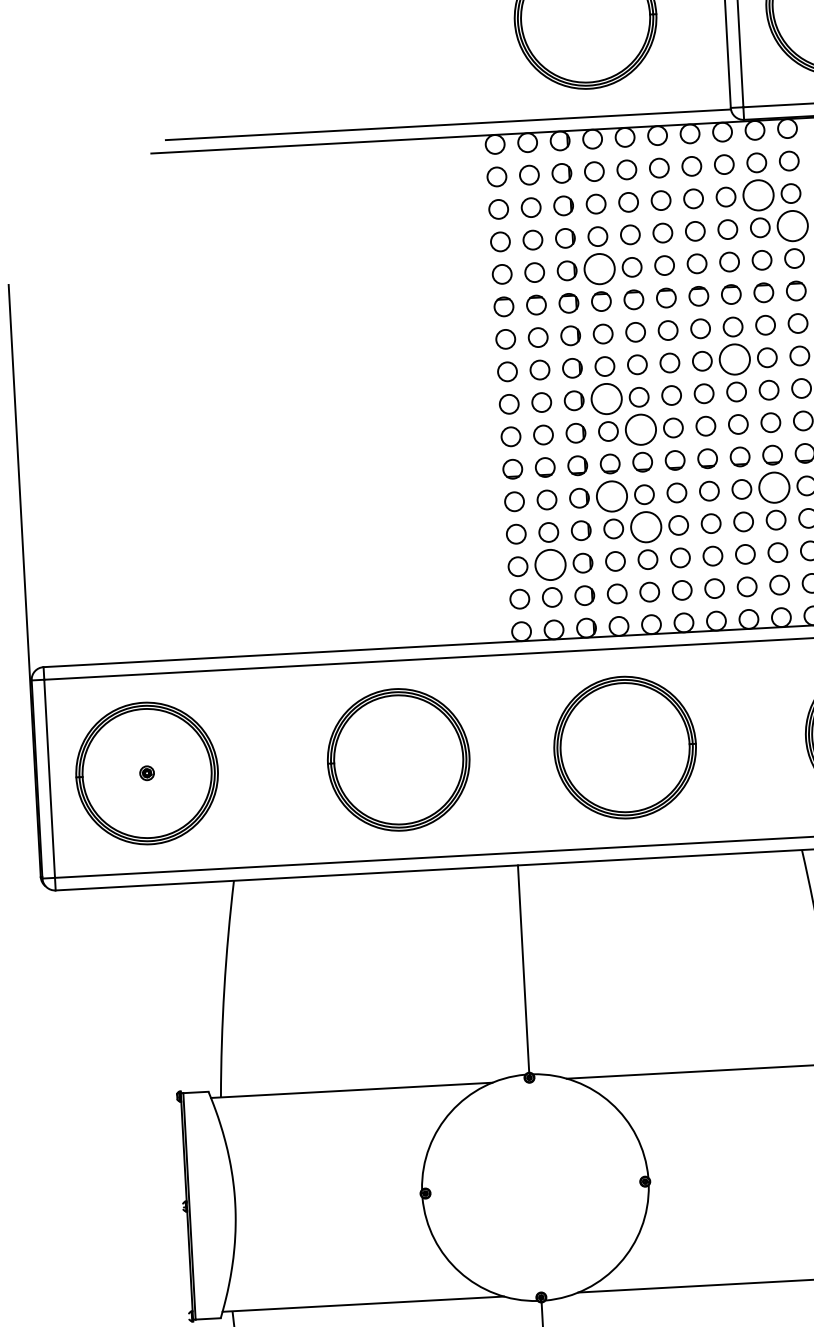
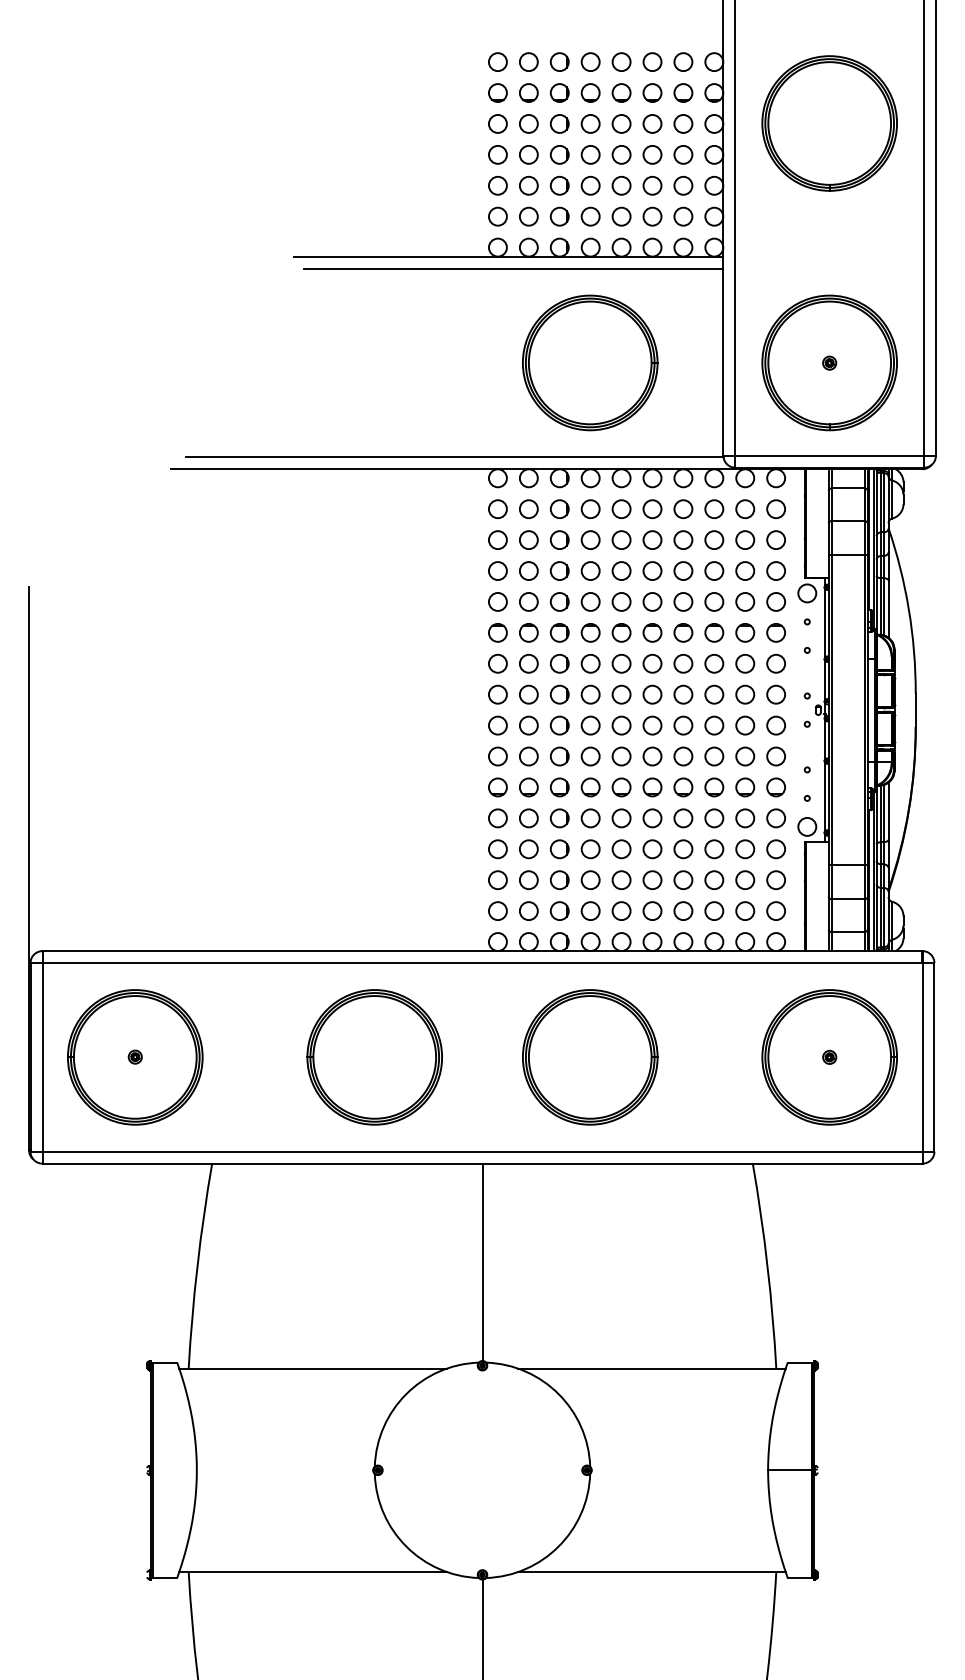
circle: (758, 195) -> (745, 540), size x0.62
circle: (793, 226) -> (776, 571), size x0.62
circle: (599, 268) -> (590, 601), size x0.62
circle: (735, 359) -> (714, 694), size x0.62
circle: (606, 398) -> (590, 725), size x0.62
circle: (640, 429) -> (621, 756), size x0.62
circle: (774, 487) -> (745, 818), size x0.62
circle: (611, 496) -> (590, 818), size x0.62
circle: (646, 527) -> (621, 849), size x0.62
circle: (550, 565) -> (528, 880), size x0.62

